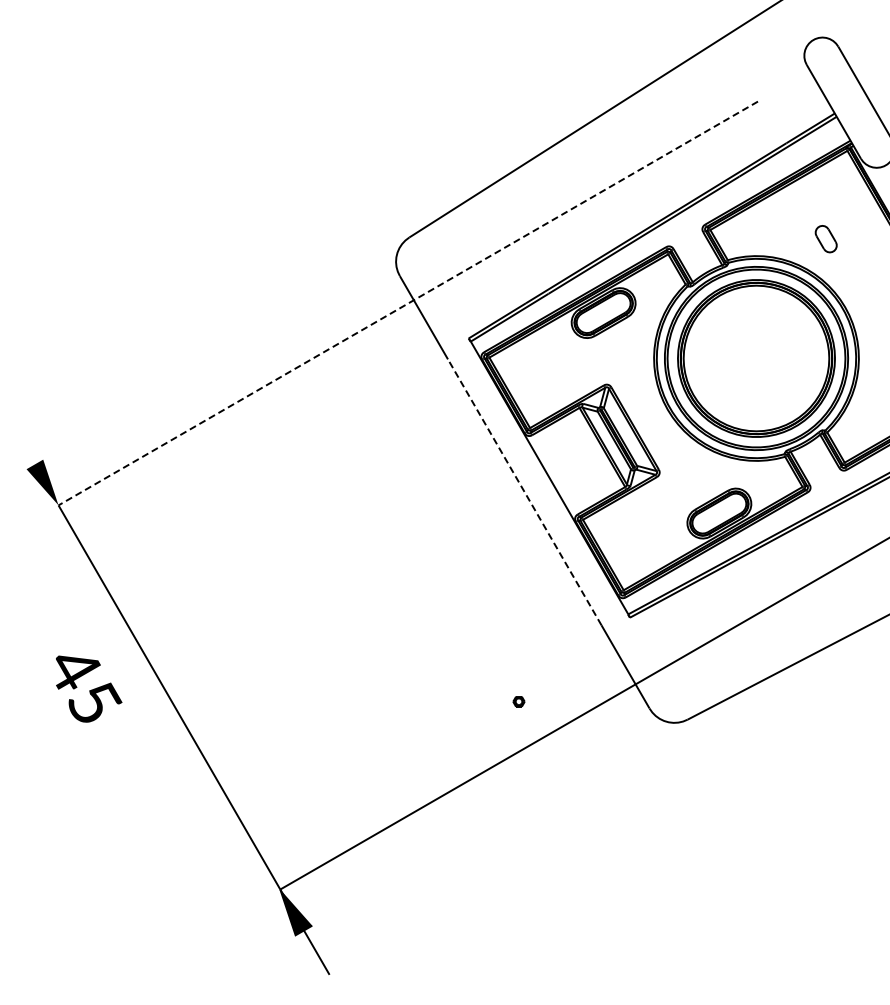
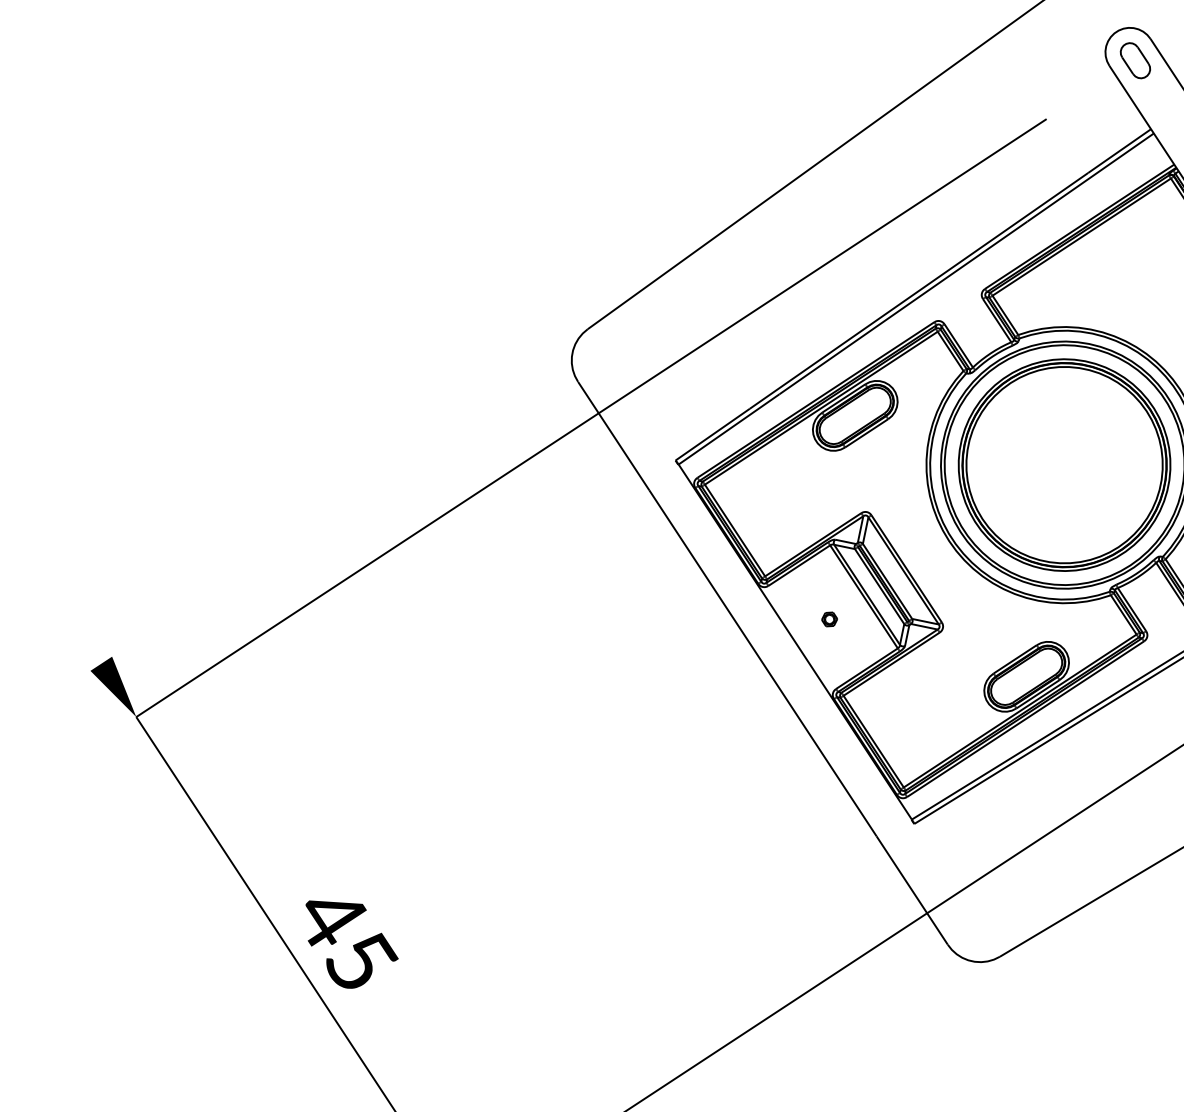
part: (825, 239) -> (1134, 61), moved
line: (408, 303) -> (591, 418), dashed -> solid
line: (524, 492) -> (762, 663), dashed -> solid
text: (89, 688) -> (353, 942), moved
part: (518, 701) -> (828, 619), moved

